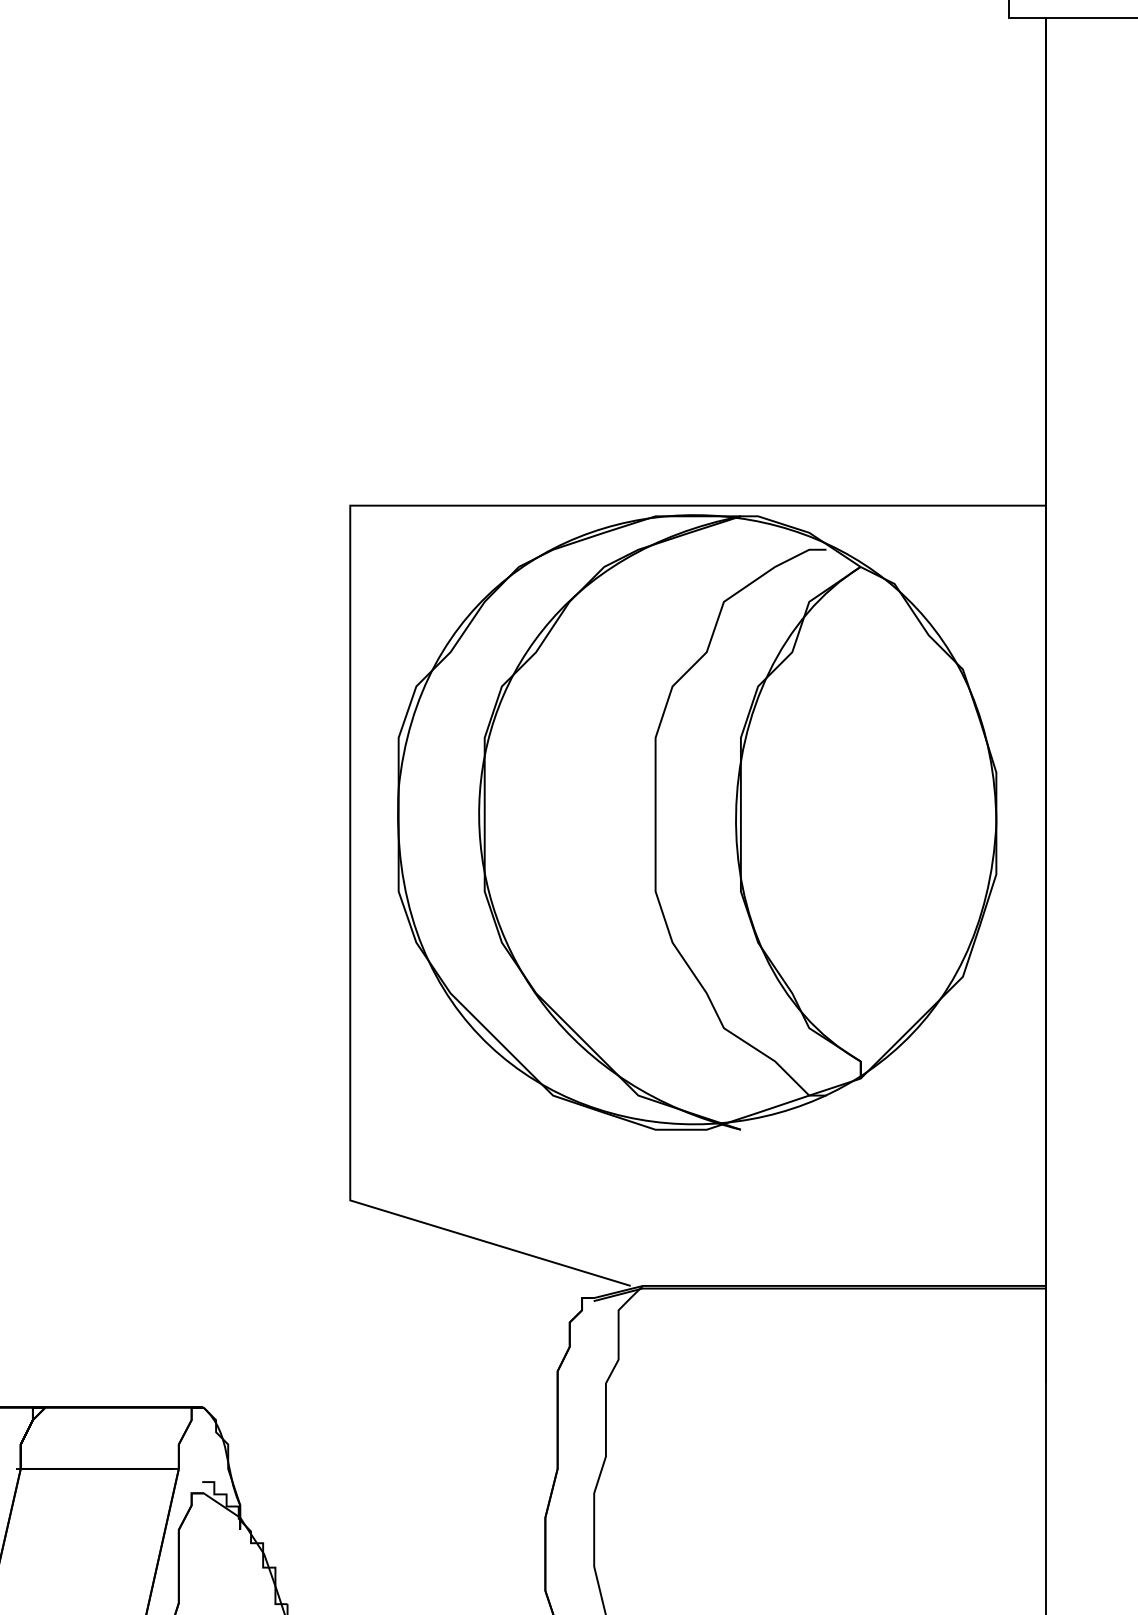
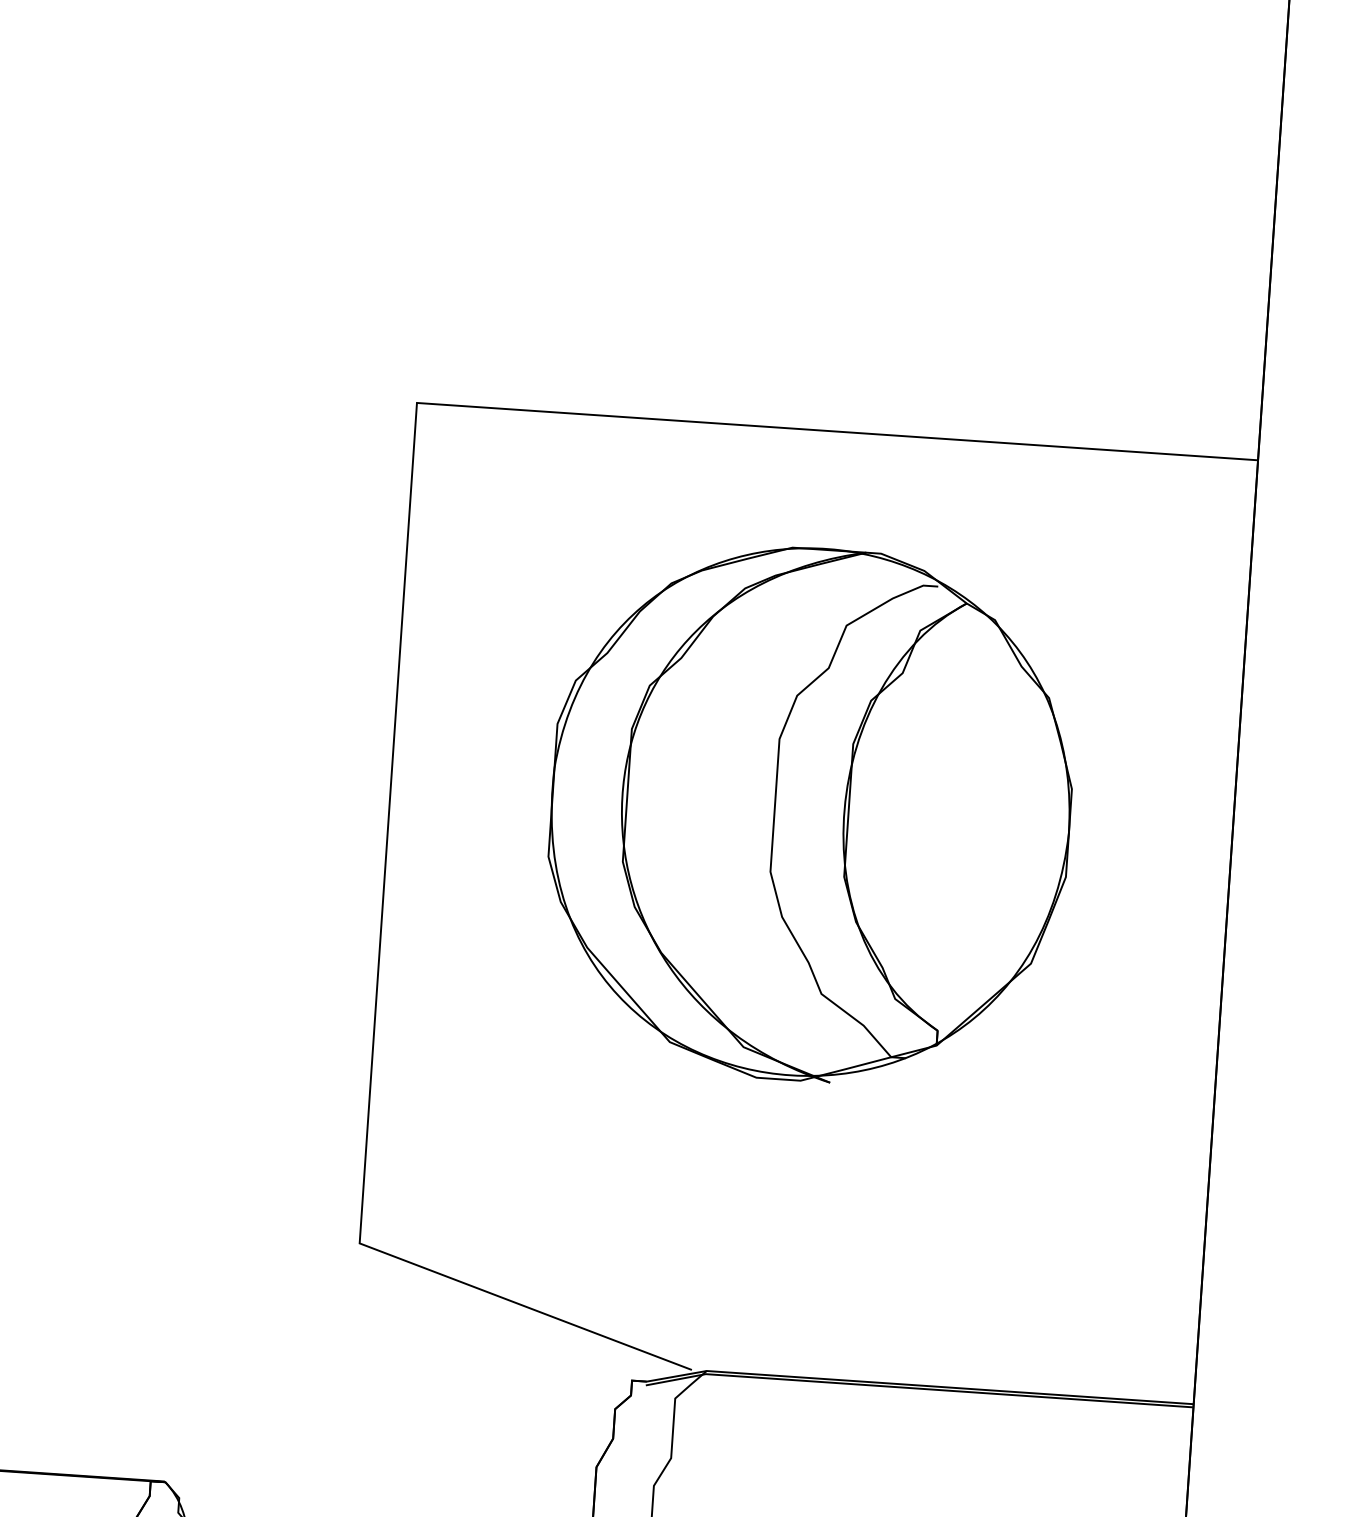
part: (696, 821) -> (809, 813), size x0.71

